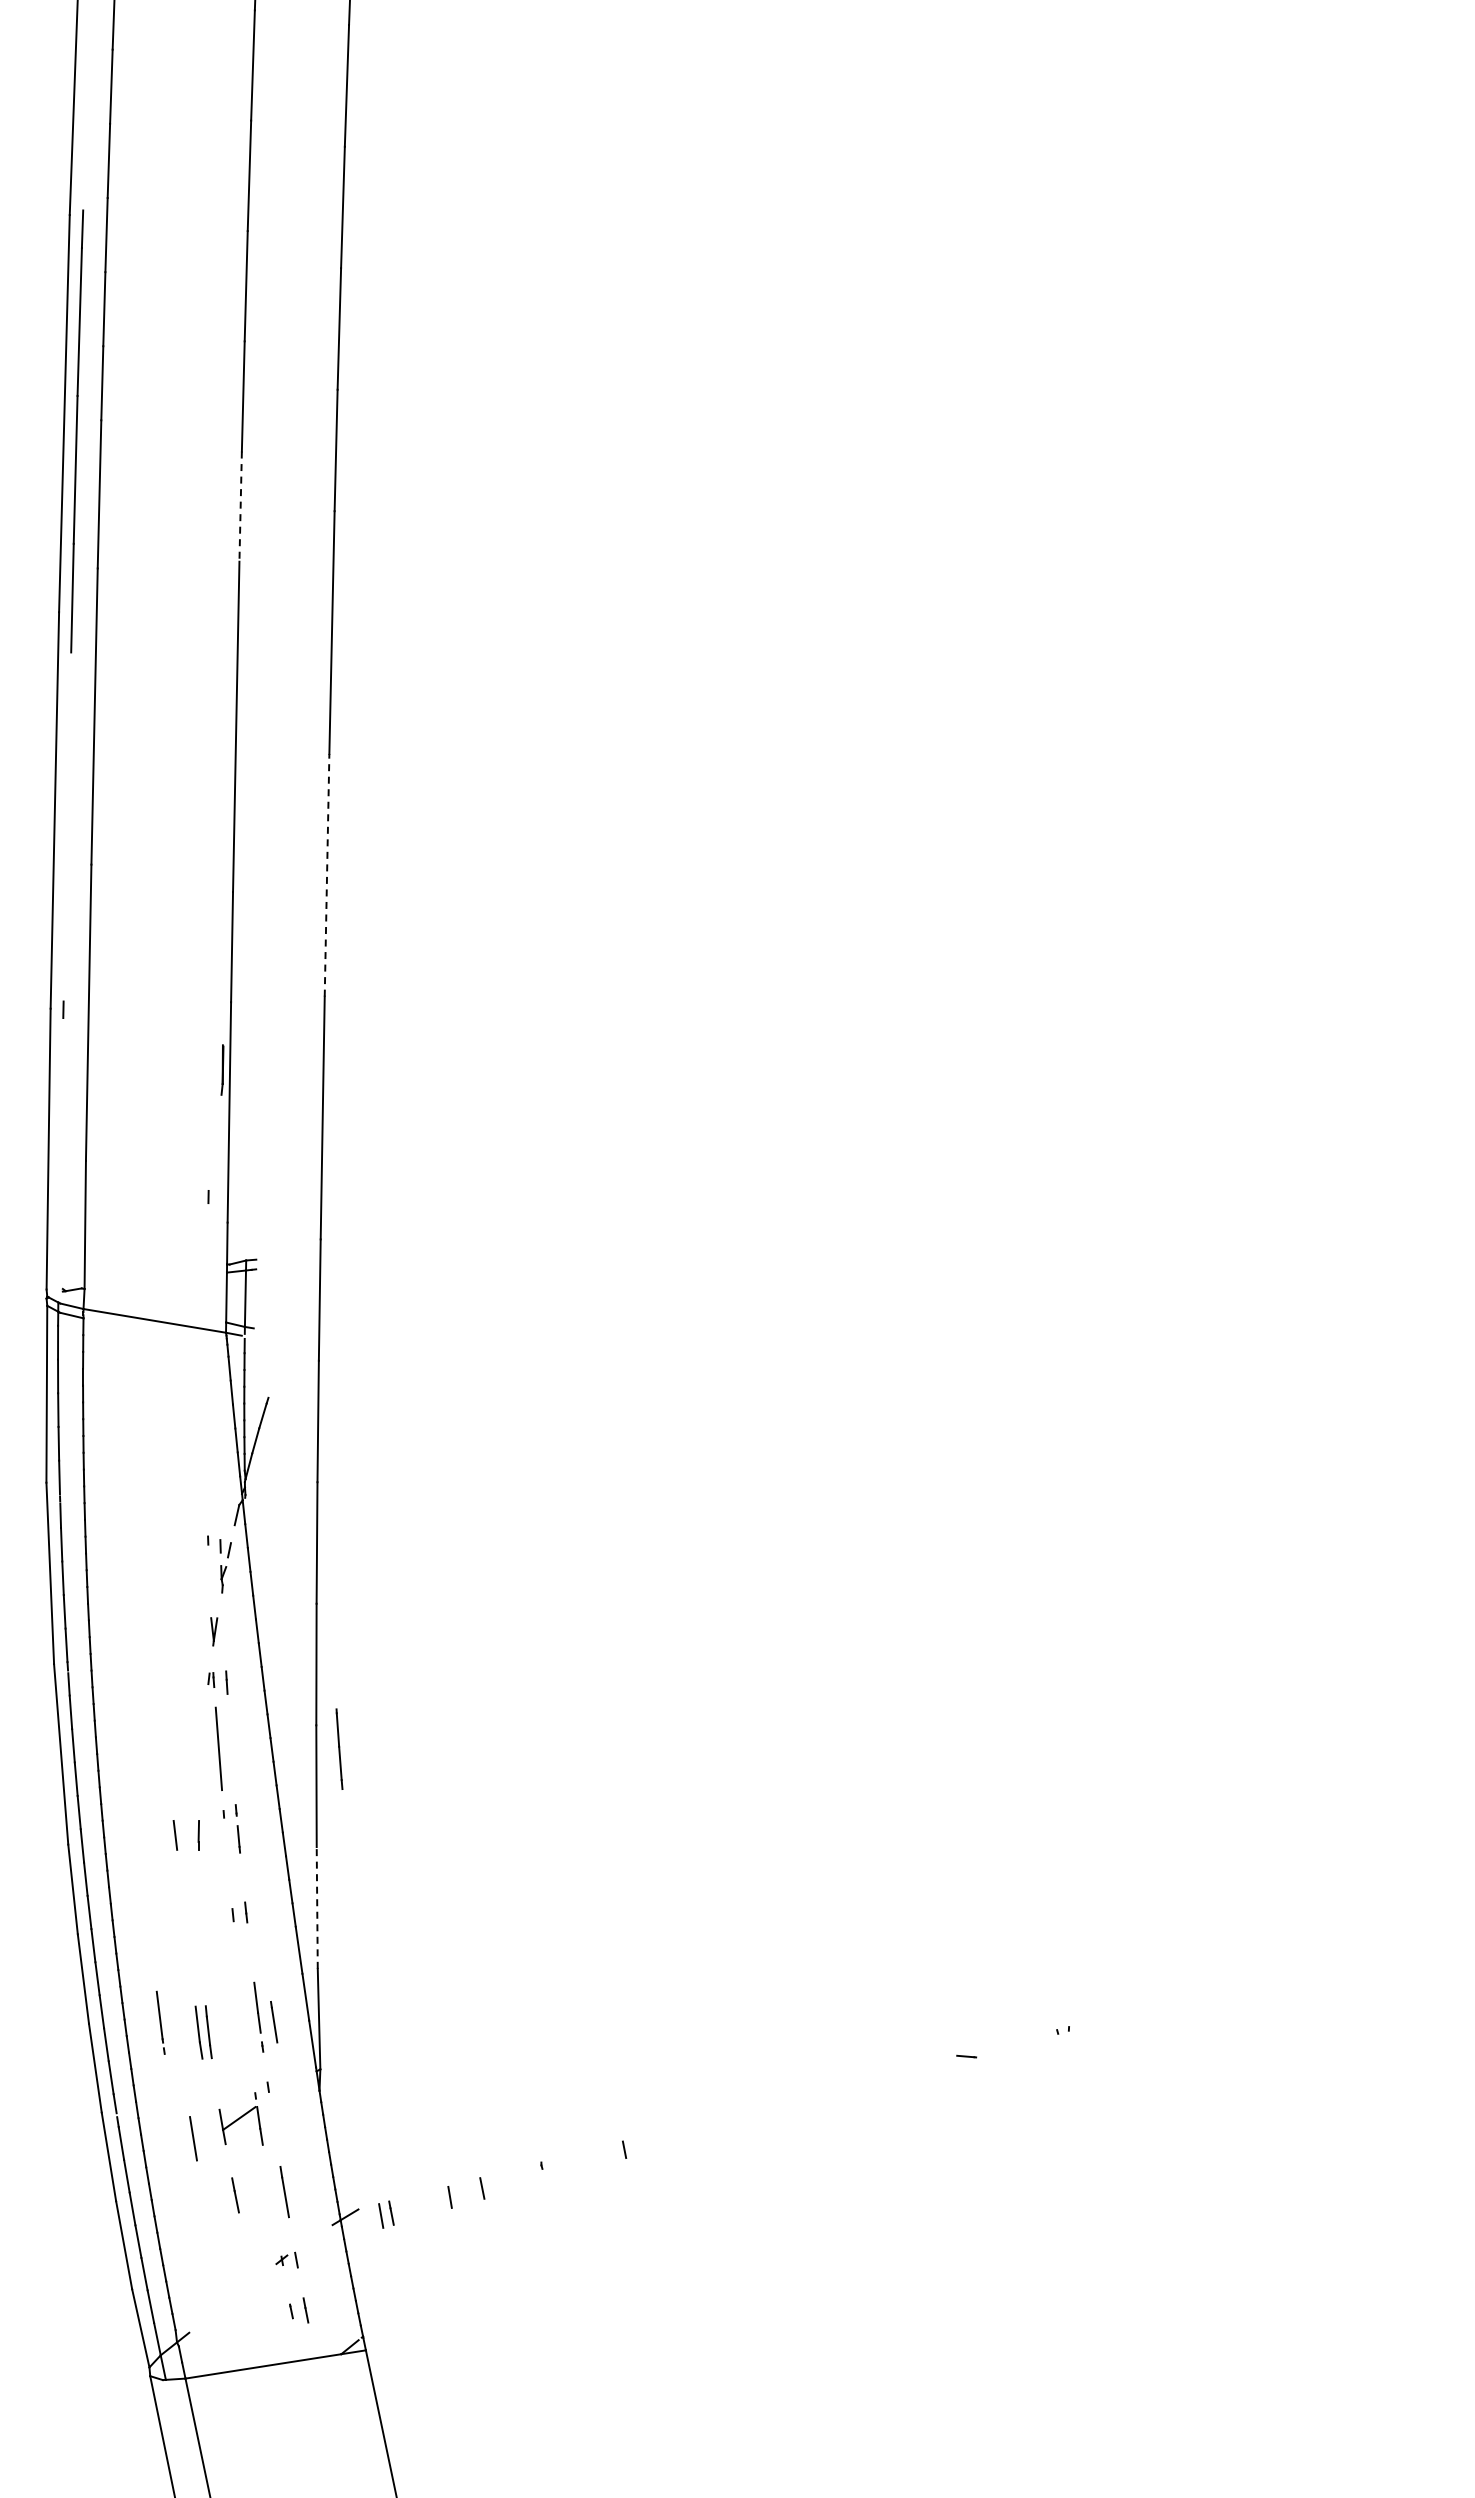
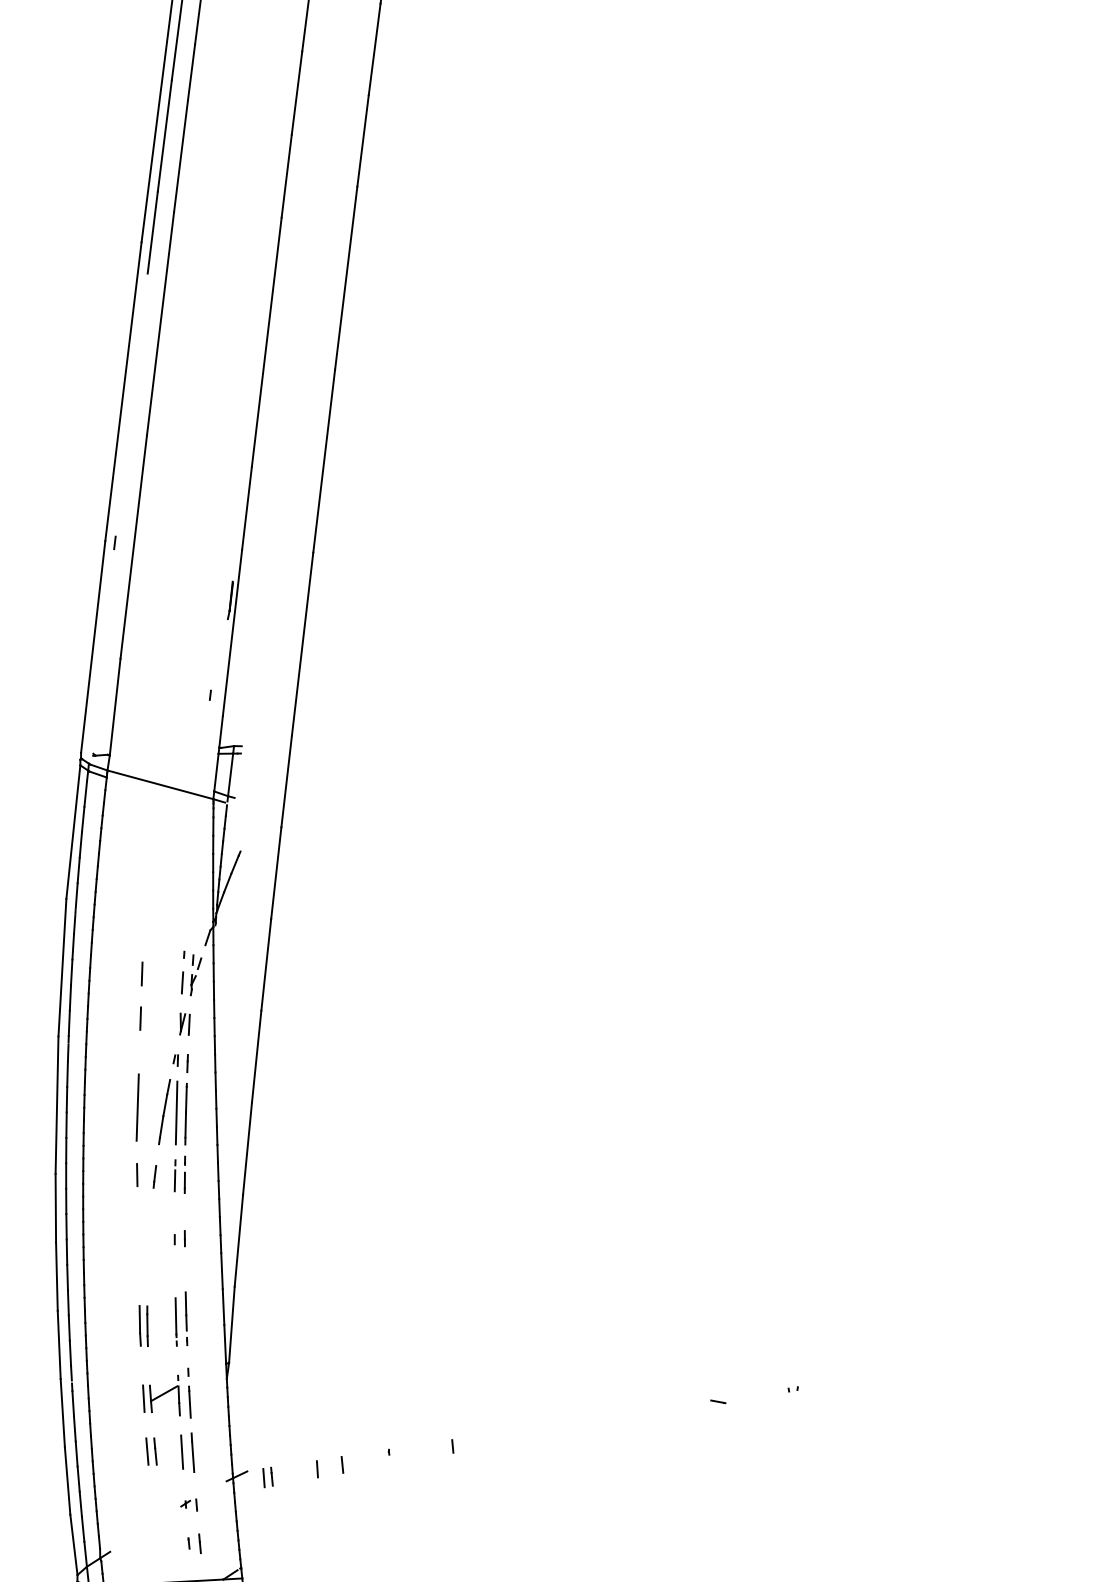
line: (240, 507) -> (286, 176), dashed -> solid
line: (327, 874) -> (324, 460), dashed -> solid
line: (155, 1571) -> (142, 974), added
line: (209, 1577) -> (182, 982), added
line: (159, 1629) -> (140, 1018), added
line: (223, 1631) -> (188, 1024), added
line: (167, 1746) -> (137, 1107), added
line: (202, 1748) -> (164, 1111), added
line: (339, 1748) -> (186, 1113), moved
line: (225, 1837) -> (174, 1180), added
line: (317, 1907) -> (239, 1240), dashed -> solid
line: (160, 2022) -> (176, 1321), moved
line: (274, 2022) -> (190, 1402), moved
line: (213, 2127) -> (143, 1398), added
line: (193, 2138) -> (182, 1452), moved
line: (224, 2196) -> (147, 1451), added

